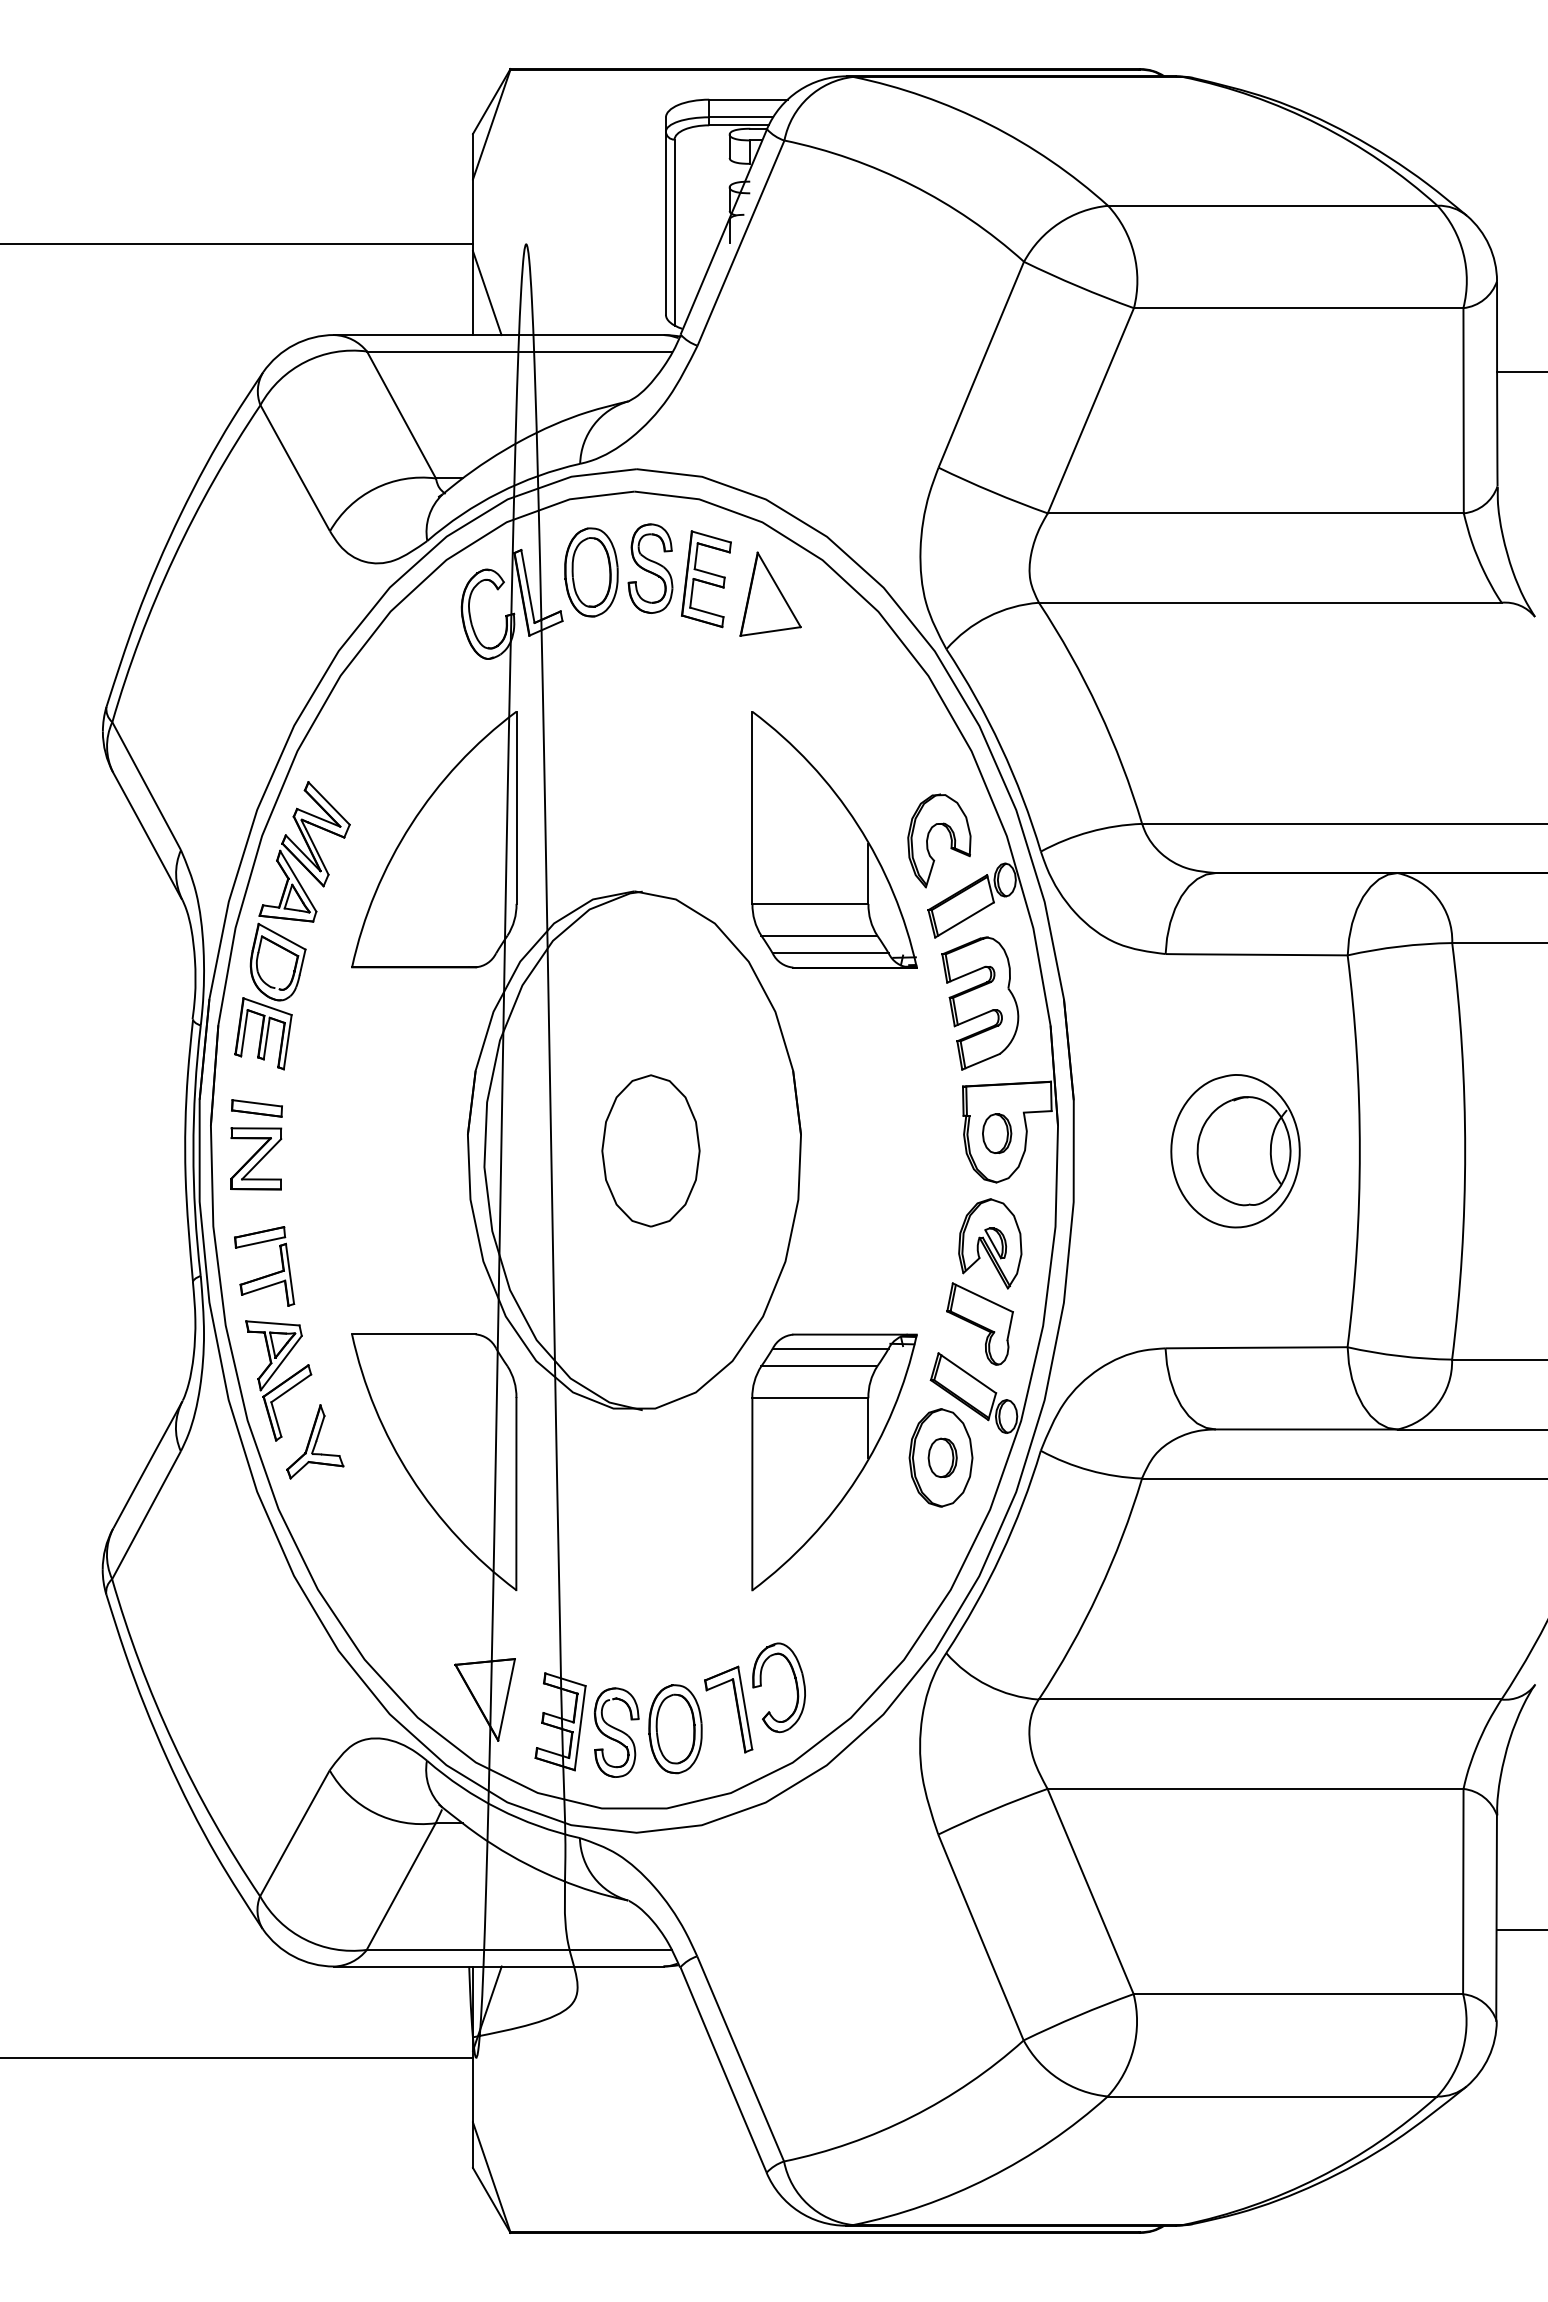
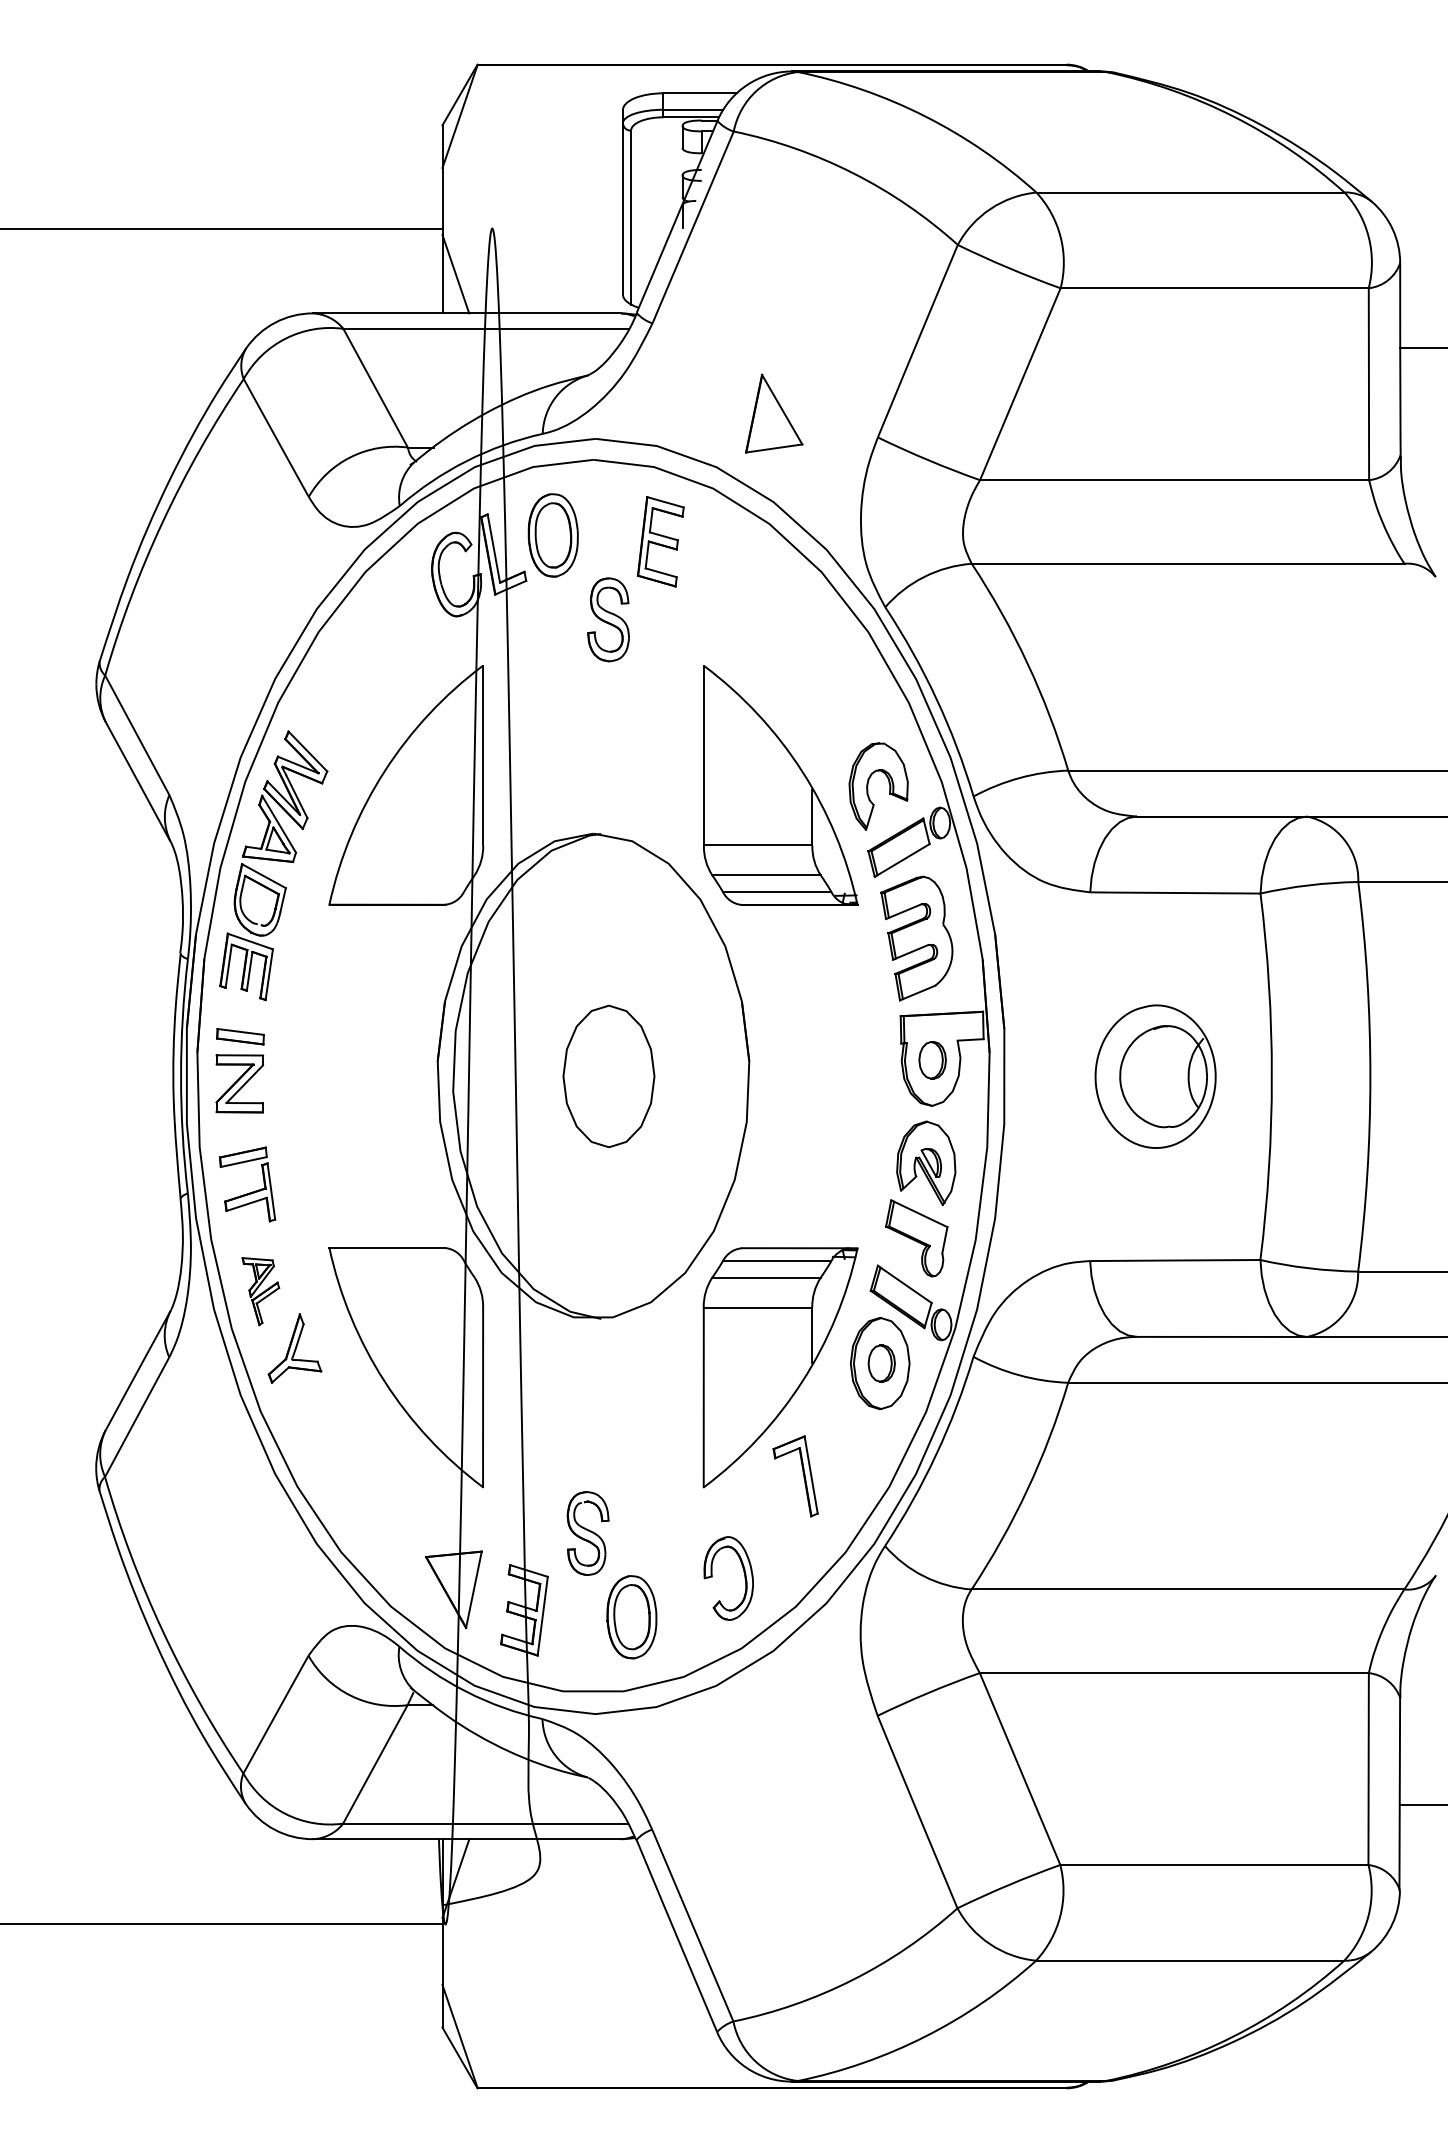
part: (650, 568) -> (608, 619), moved
part: (770, 593) -> (774, 412), moved
part: (278, 1380) -> (260, 1291), size x0.6
part: (736, 1708) -> (803, 1475), moved
part: (616, 1732) -> (587, 1533), moved

